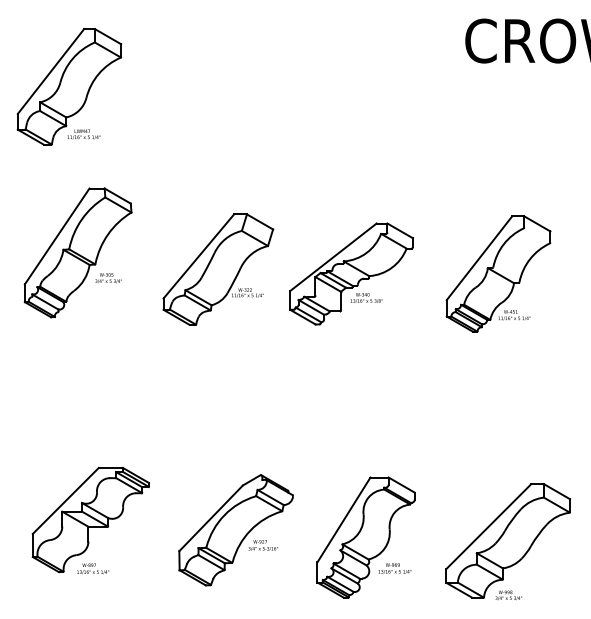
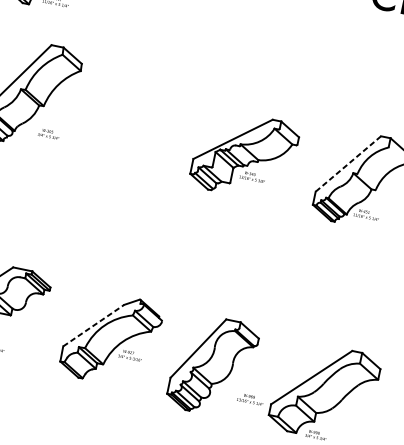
line: (479, 258) -> (348, 164), solid -> dashed
part: (218, 269) -> (140, 130), removed
text: (108, 278) -> (48, 134), moved
line: (211, 518) -> (94, 325), solid -> dashed
text: (394, 568) -> (250, 399), moved

